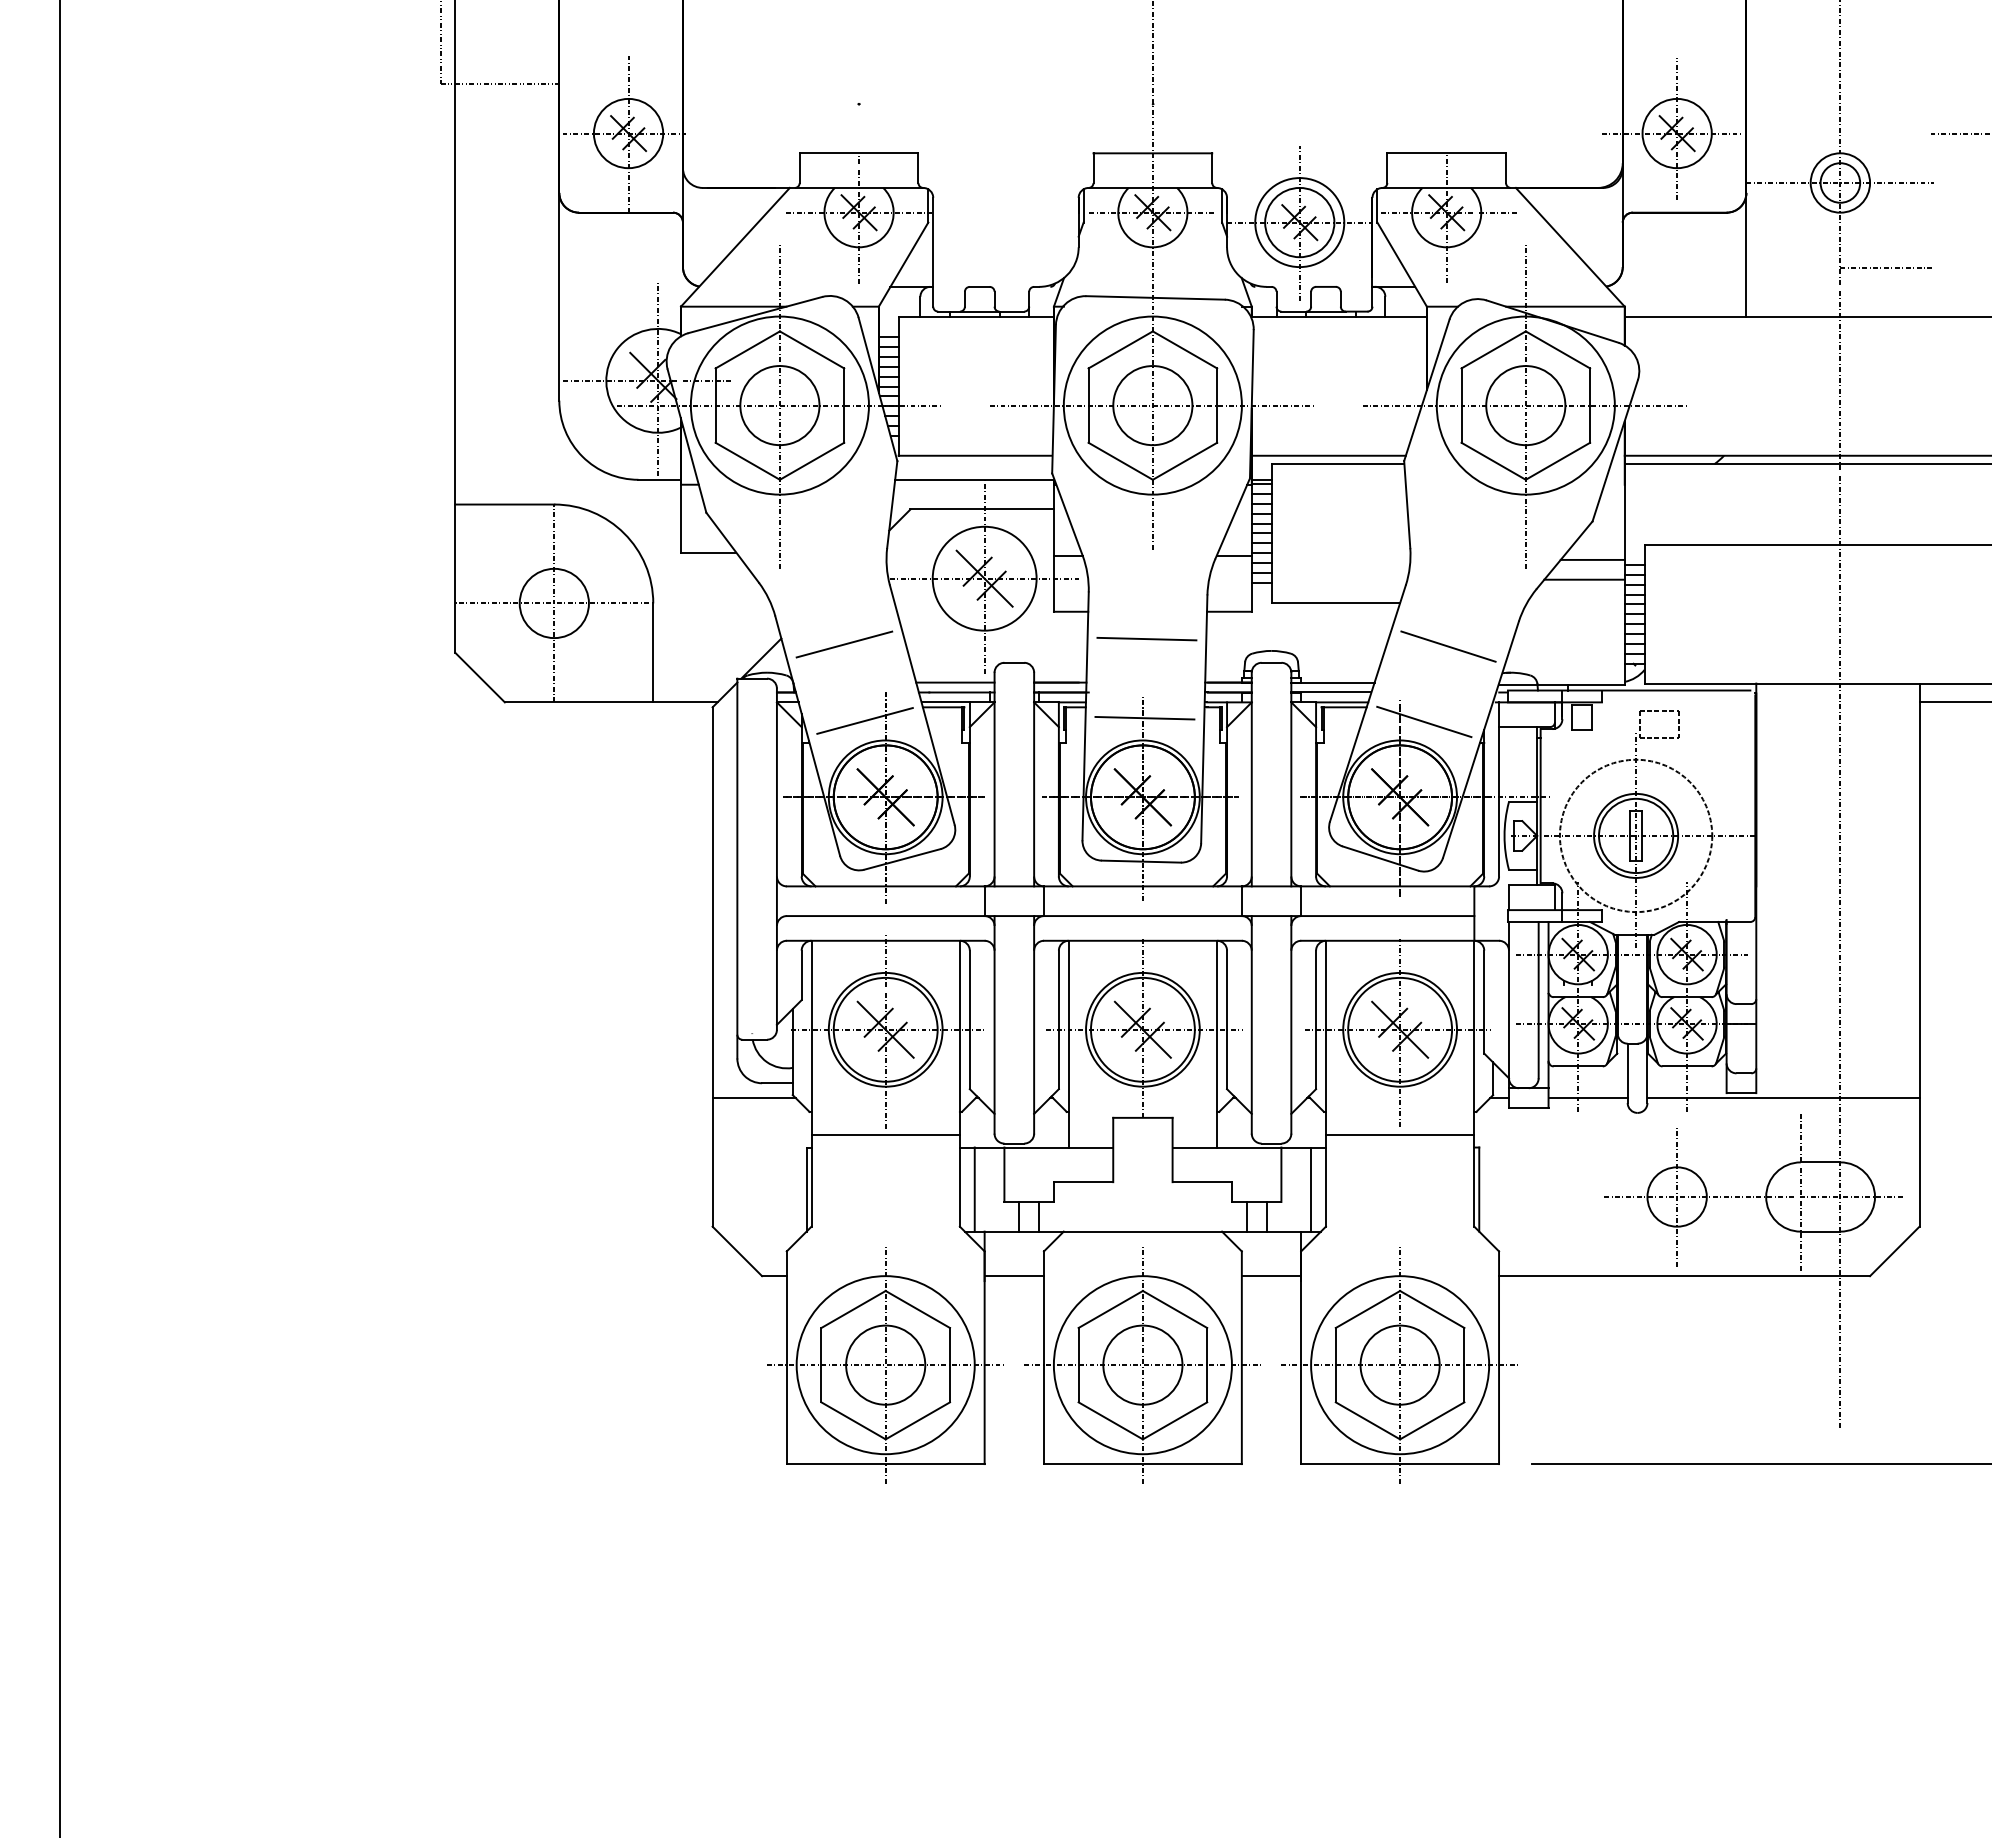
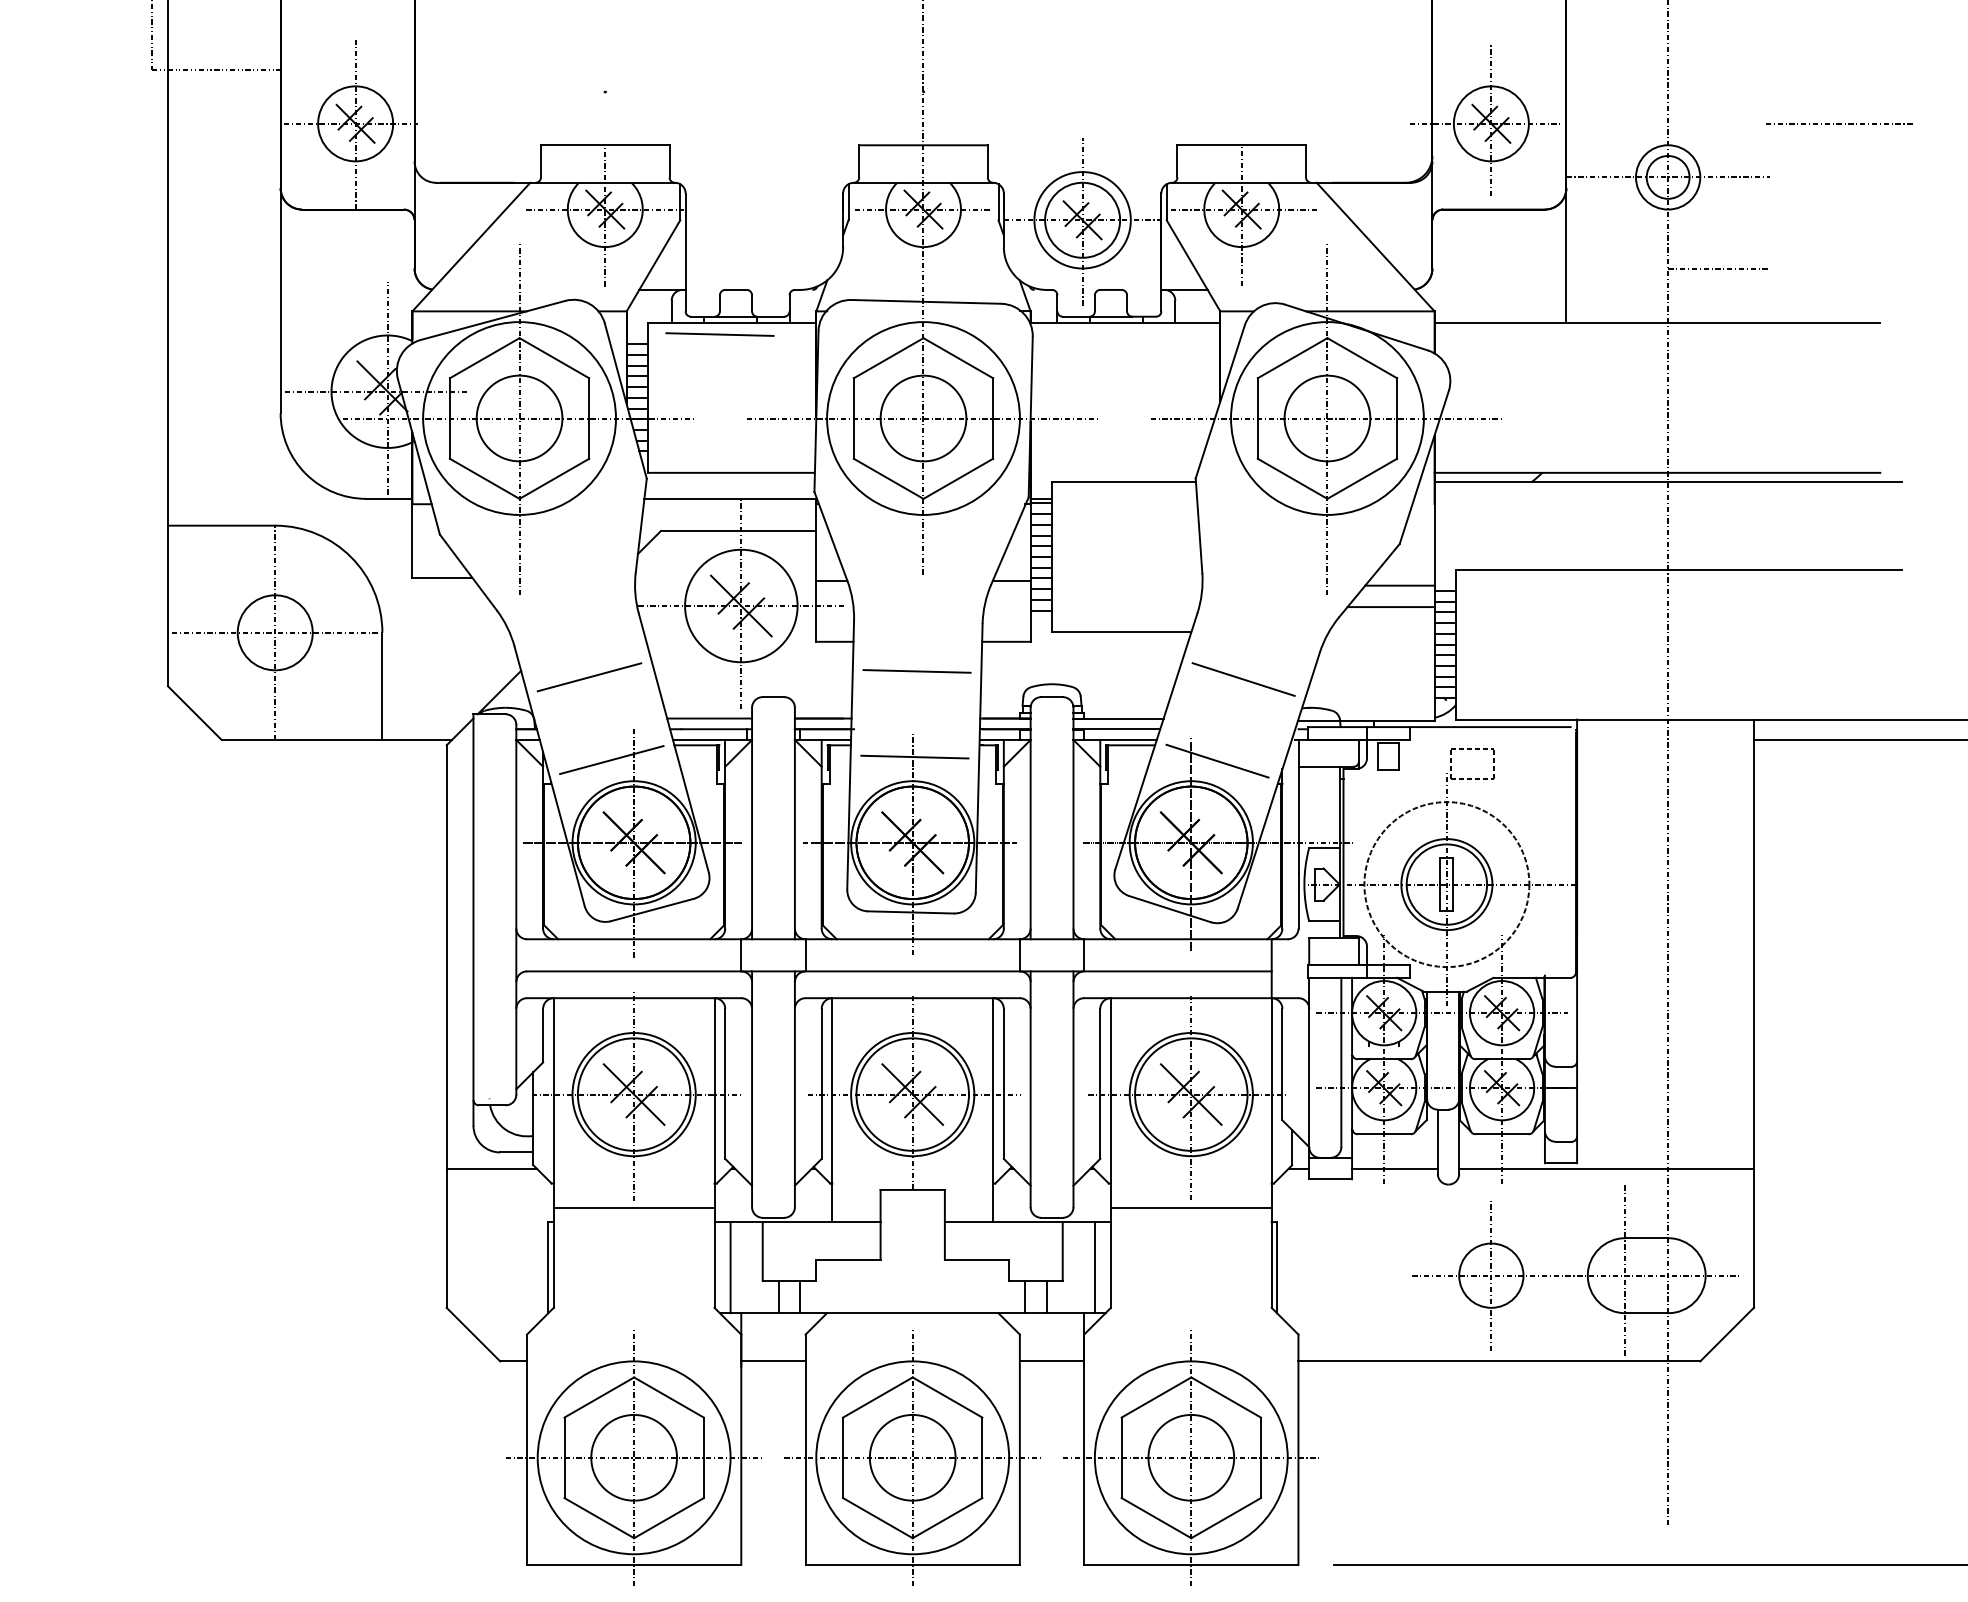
line: (964, 328) -> (719, 335), added
line: (1328, 455) -> (1113, 472), removed

